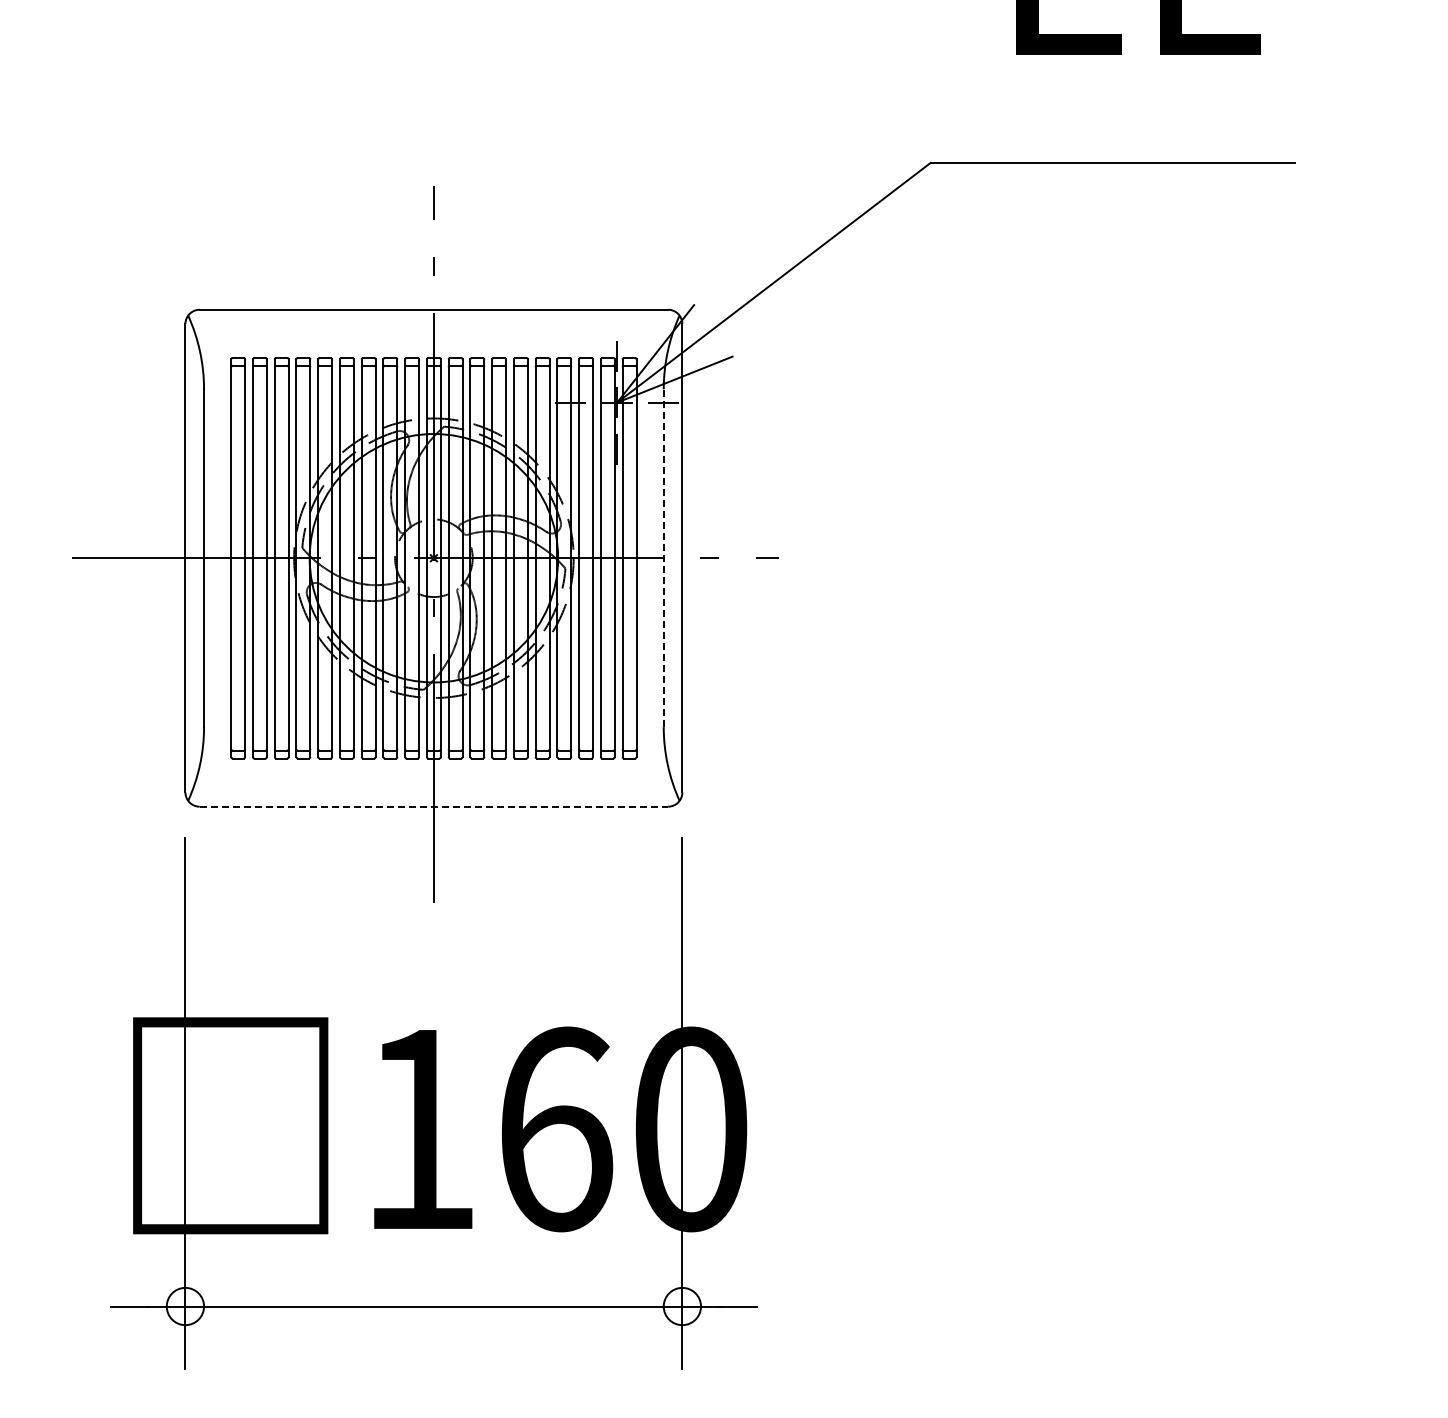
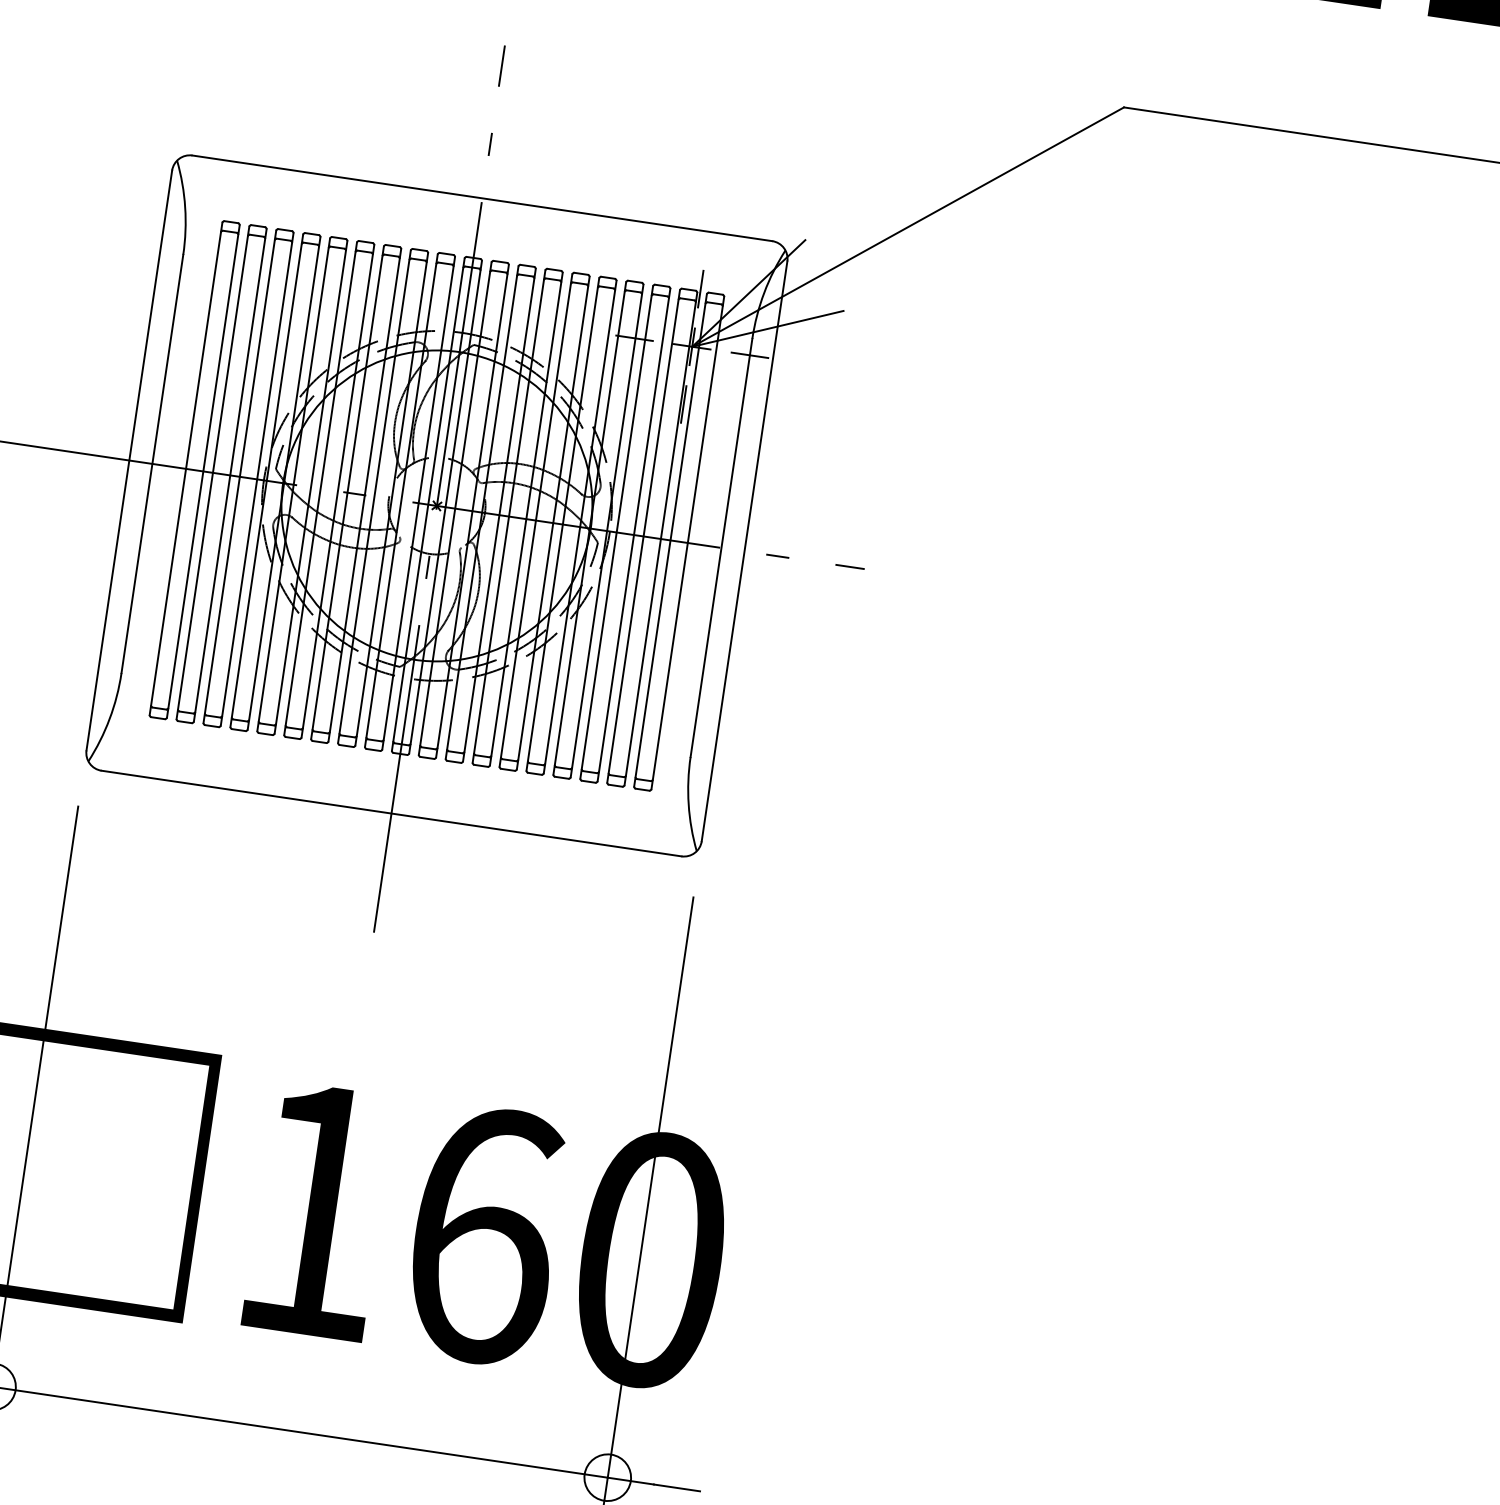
line: (663, 558) -> (721, 548), dashed -> solid
line: (434, 806) -> (392, 813), dashed -> solid

